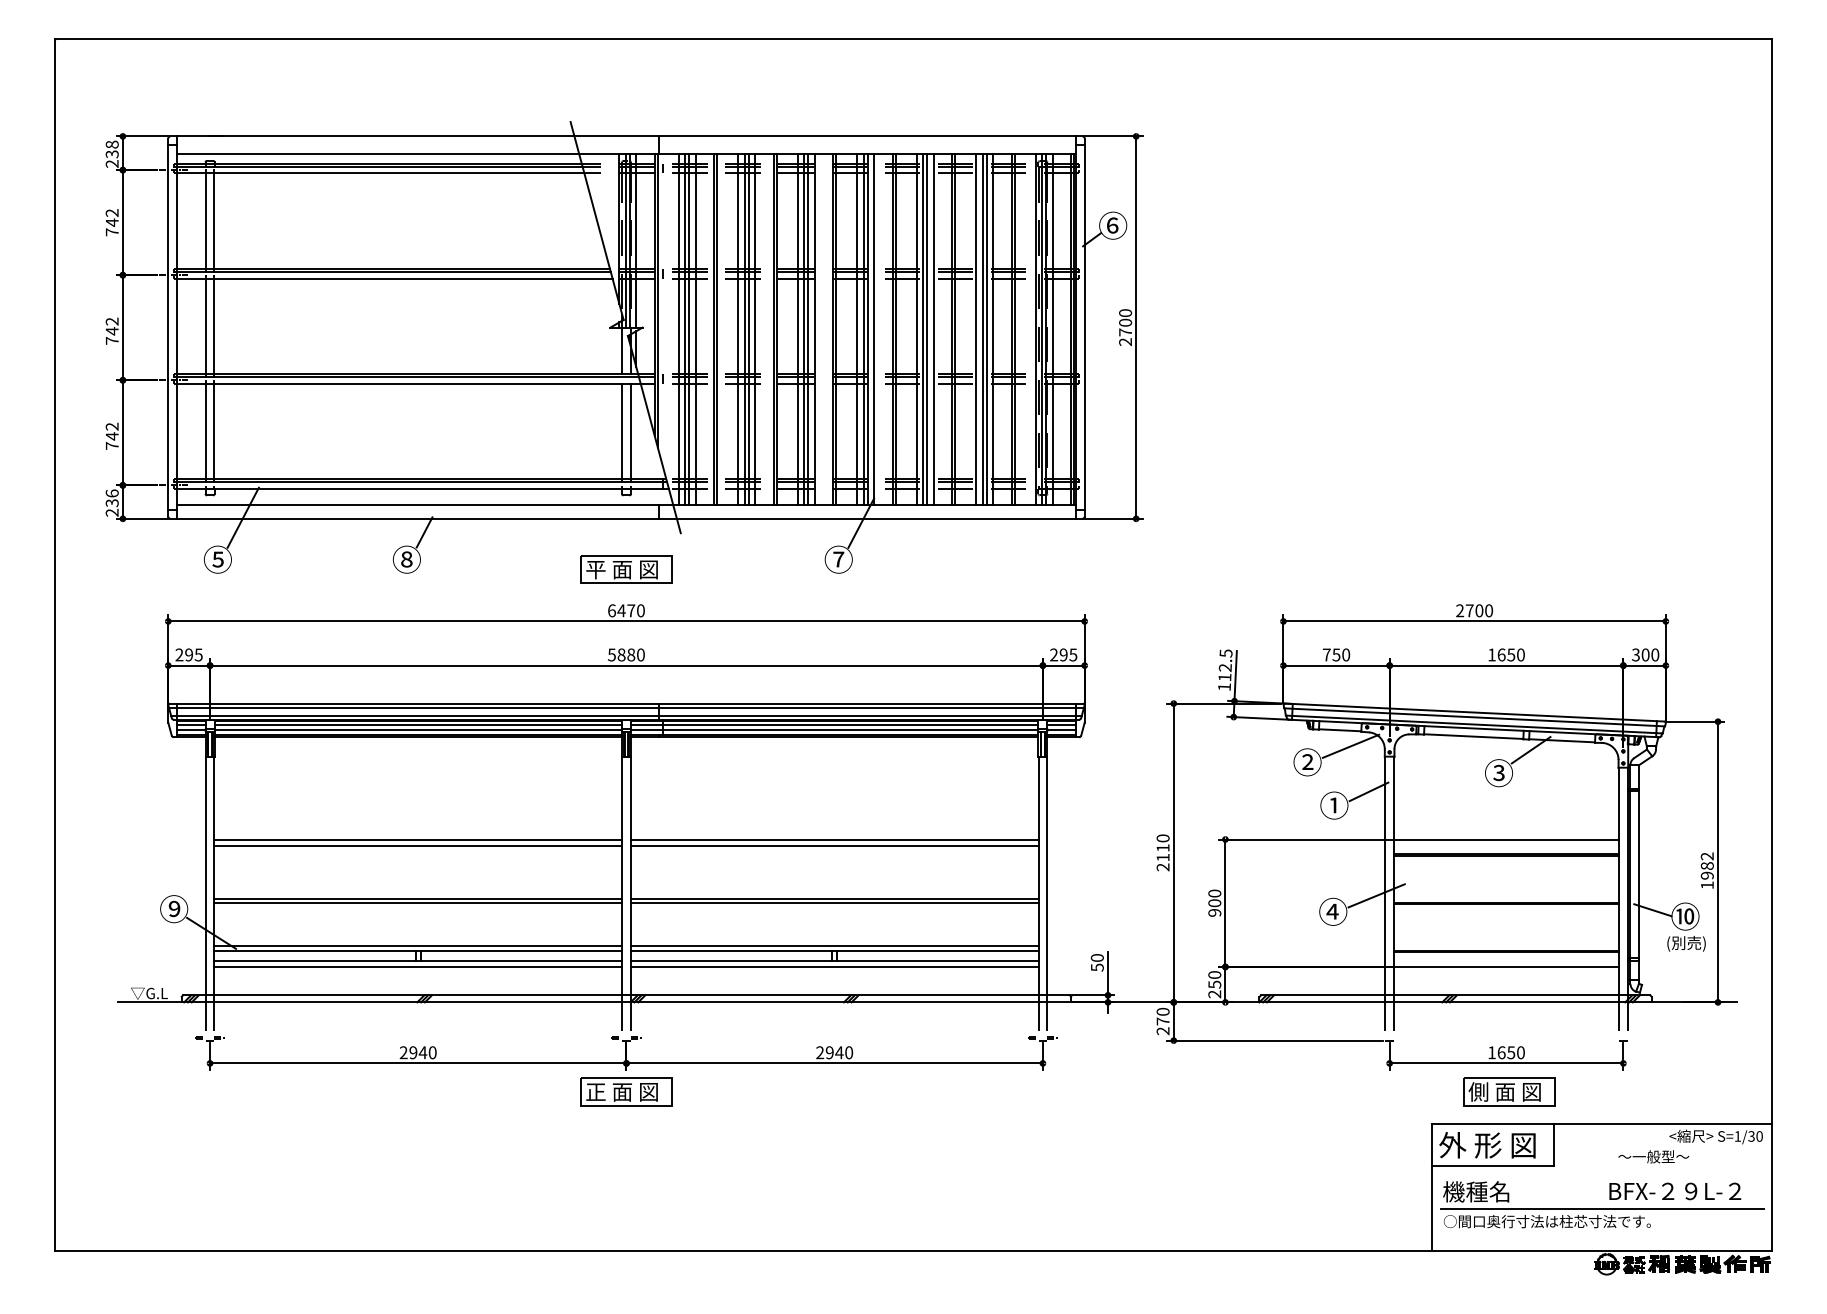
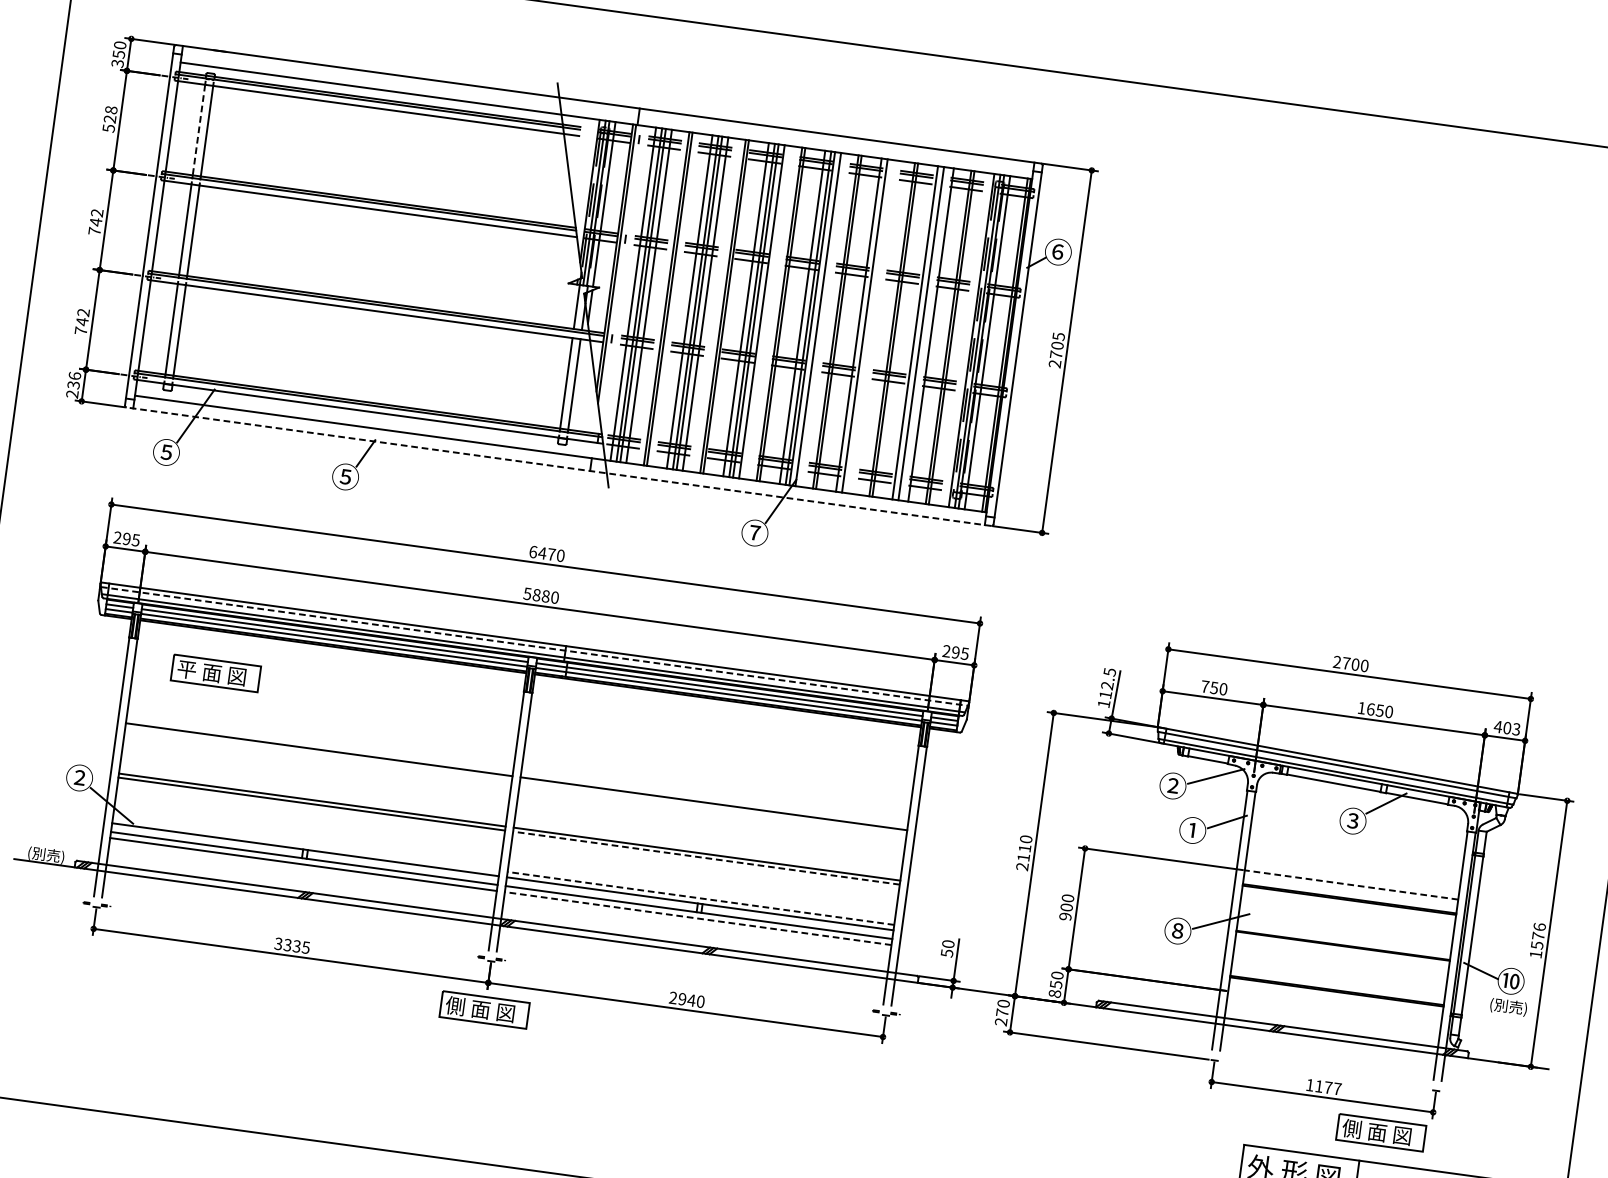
text: (111, 153) -> (118, 53), 238 -> 350
line: (205, 221) -> (198, 130), solid -> dashed
text: (111, 222) -> (109, 119), 742 -> 528
text: (1125, 313) -> (1058, 336), 2700 -> 2705
line: (927, 329) -> (868, 326), removed
line: (933, 329) -> (874, 327), removed
line: (986, 329) -> (924, 334), removed
line: (626, 518) -> (559, 466), solid -> dashed
text: (406, 559) -> (345, 476), ⑧ -> ⑤
part: (626, 569) -> (215, 673), moved
text: (1645, 654) -> (1507, 727), 300 -> 403
line: (627, 708) -> (535, 646), solid -> dashed
line: (418, 839) -> (320, 743), removed
line: (834, 839) -> (714, 797), removed
line: (1506, 839) -> (1351, 884), solid -> dashed
text: (1706, 865) -> (1537, 935), 1982 -> 1576
line: (834, 903) -> (706, 858), solid -> dashed
text: (174, 909) -> (79, 778), ⑨ -> ②
text: (1332, 911) -> (1177, 930), ④ -> ⑧
line: (418, 945) -> (306, 844), removed
line: (834, 945) -> (700, 898), solid -> dashed
line: (834, 966) -> (698, 918), solid -> dashed
line: (1506, 966) -> (1335, 1005), removed
text: (150, 993) -> (46, 854), ▽G.L -> (別売)
text: (1214, 994) -> (1054, 993), 250 -> 850
text: (417, 1052) -> (291, 945), 2940 -> 3335
text: (1510, 1052) -> (1327, 1087), 1650 -> 1177
text: (595, 1091) -> (455, 1005), 正 面 図 -> 側 面 図
part: (1509, 1091) -> (1381, 1132), moved

